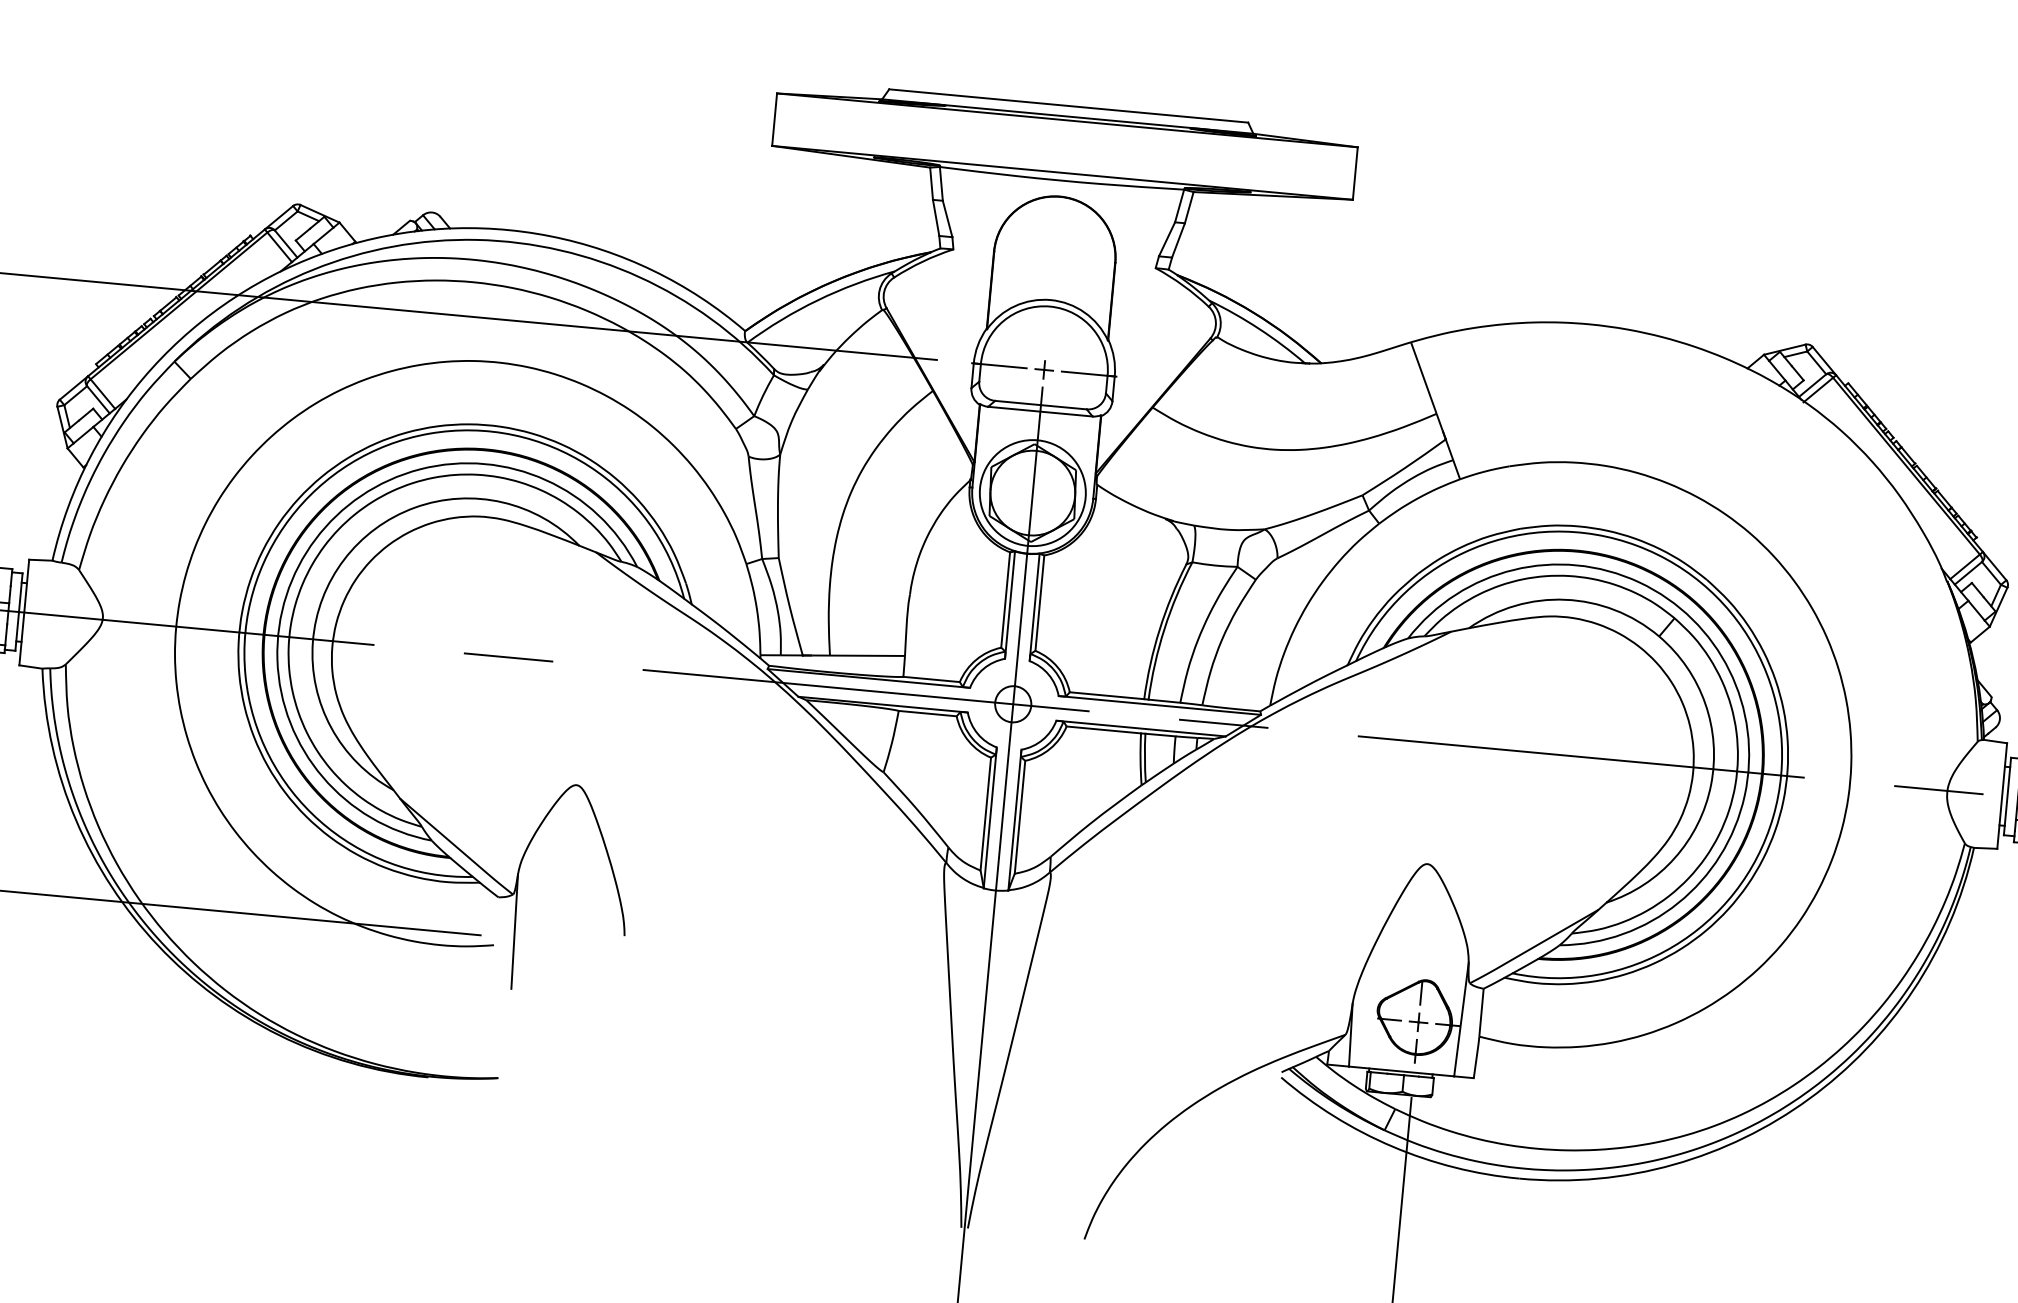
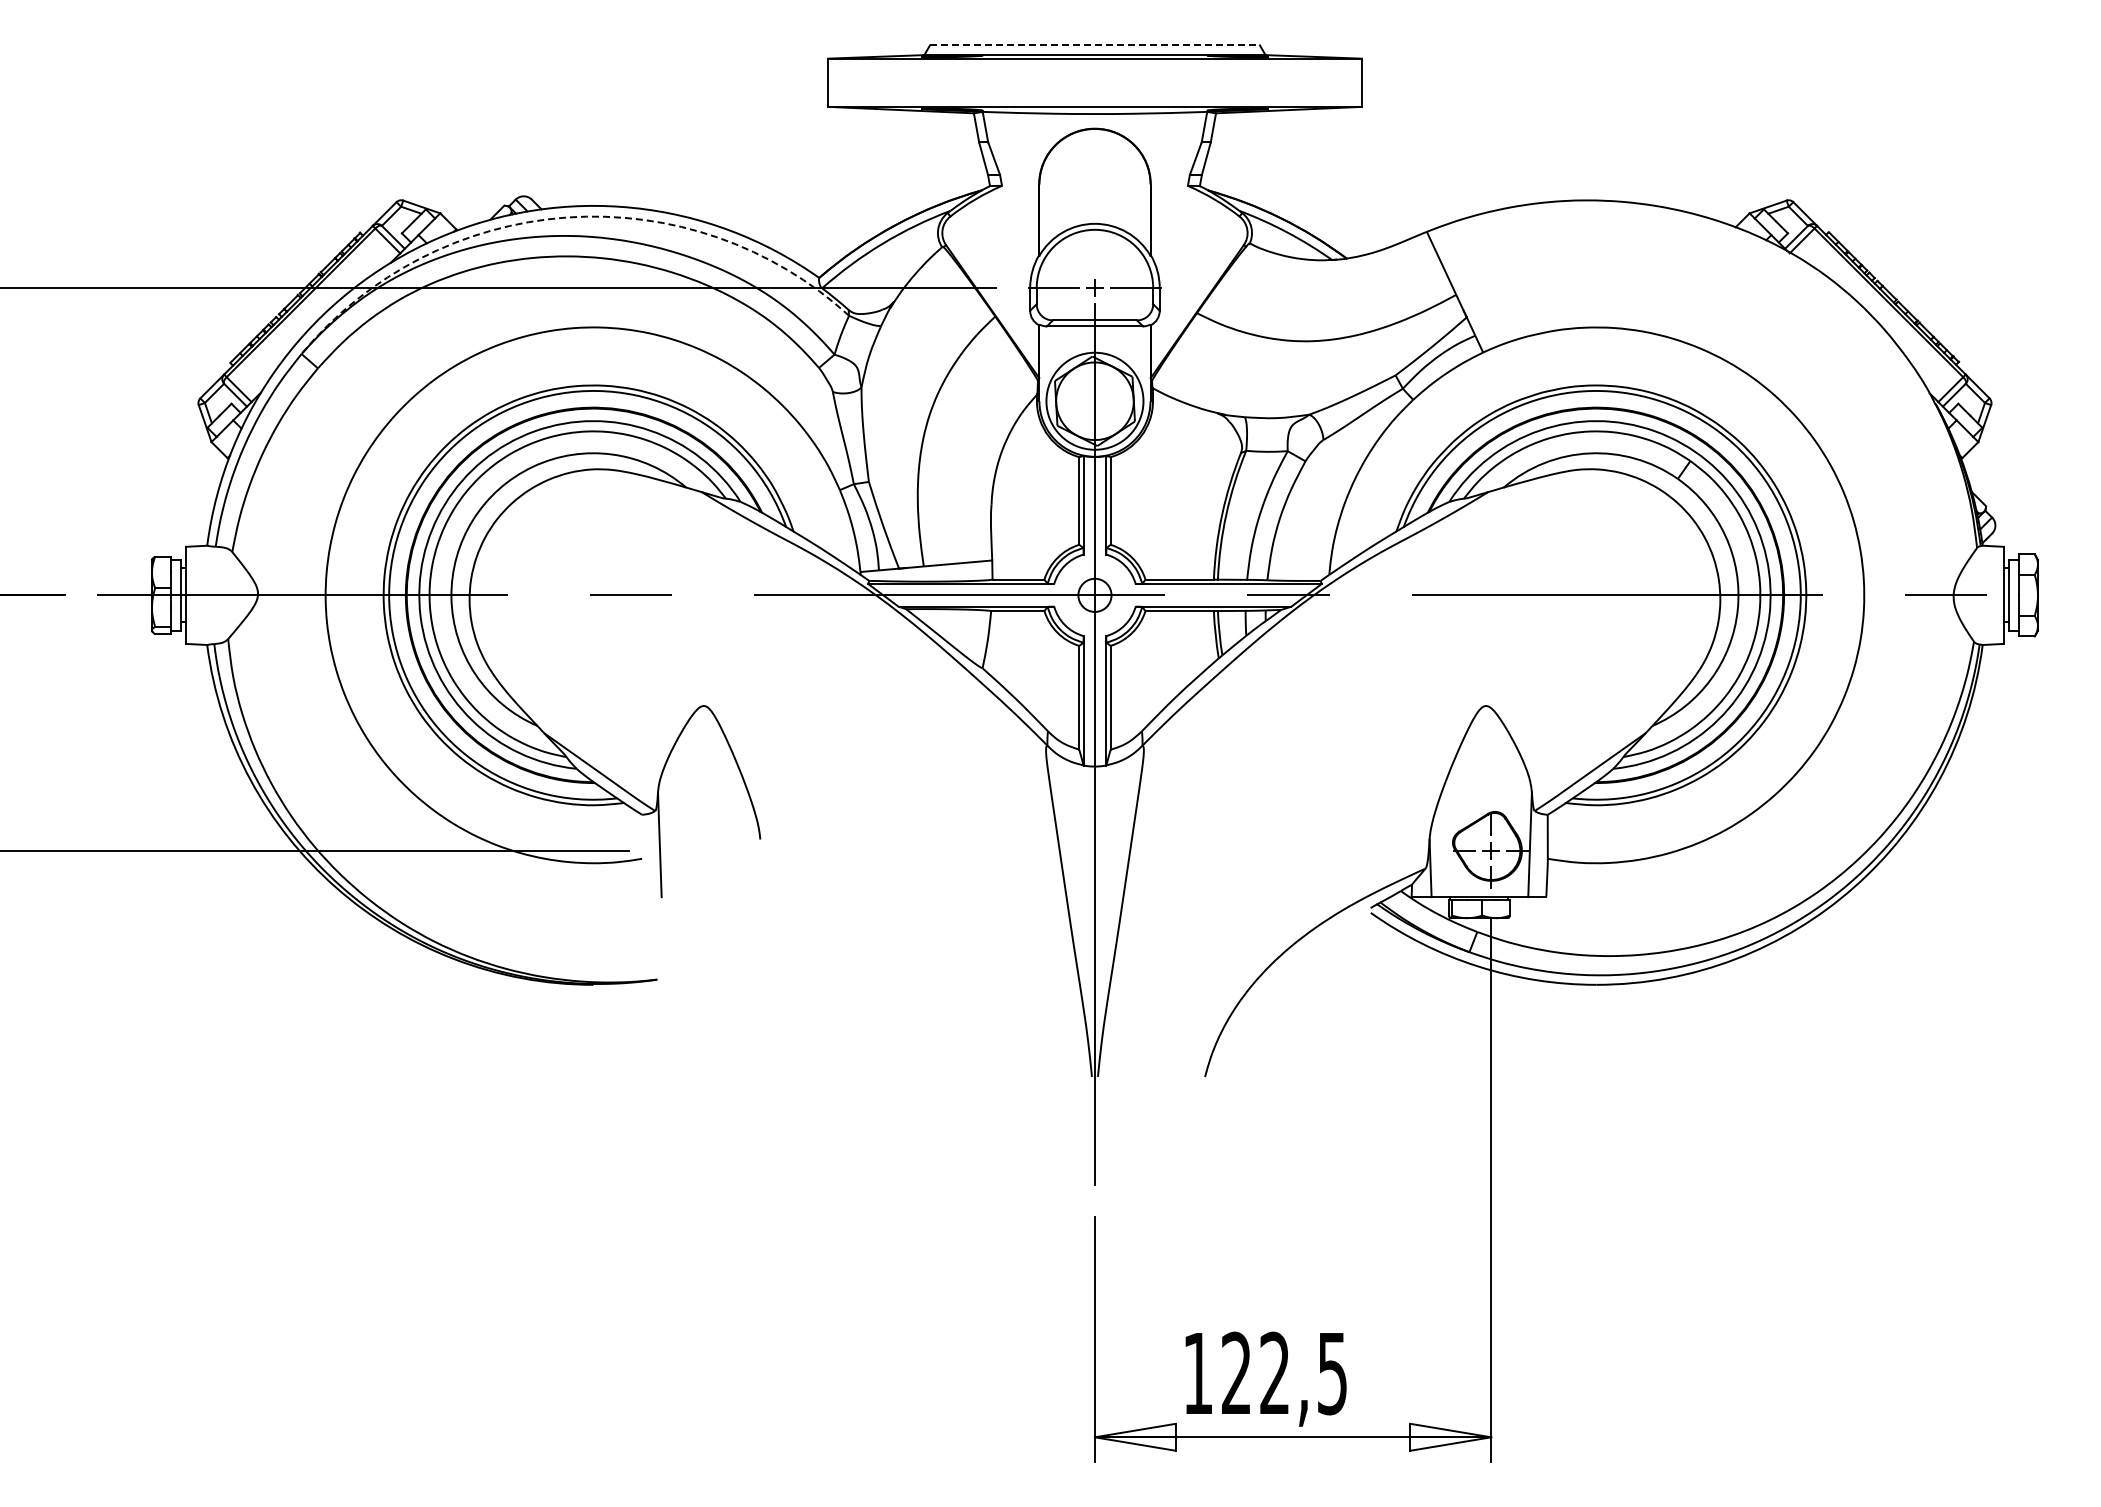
line: (1068, 106) -> (1094, 45), solid -> dashed
arc: (477, 239) -> (567, 217), solid -> dashed

